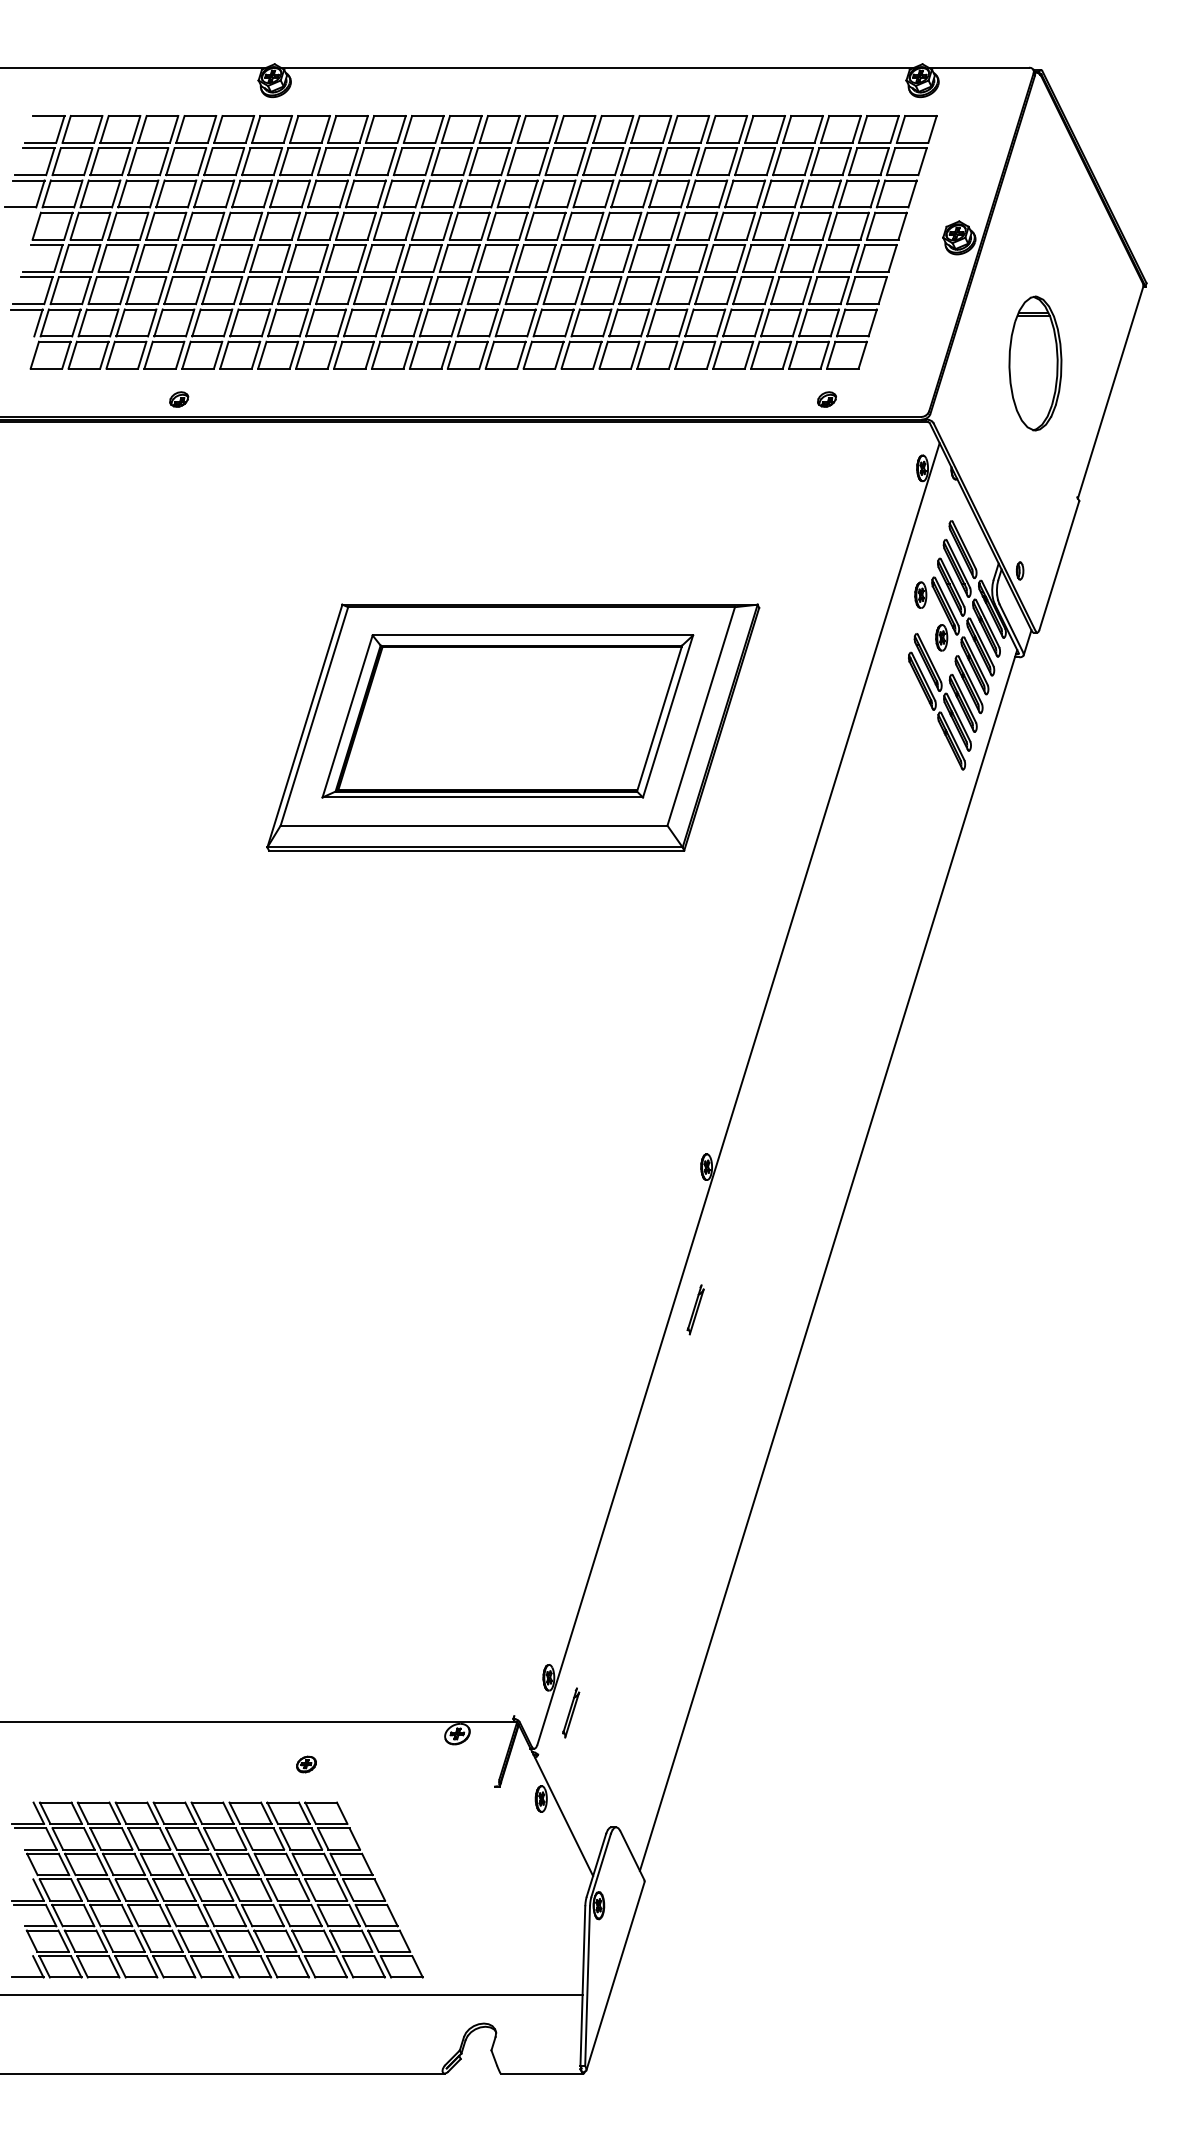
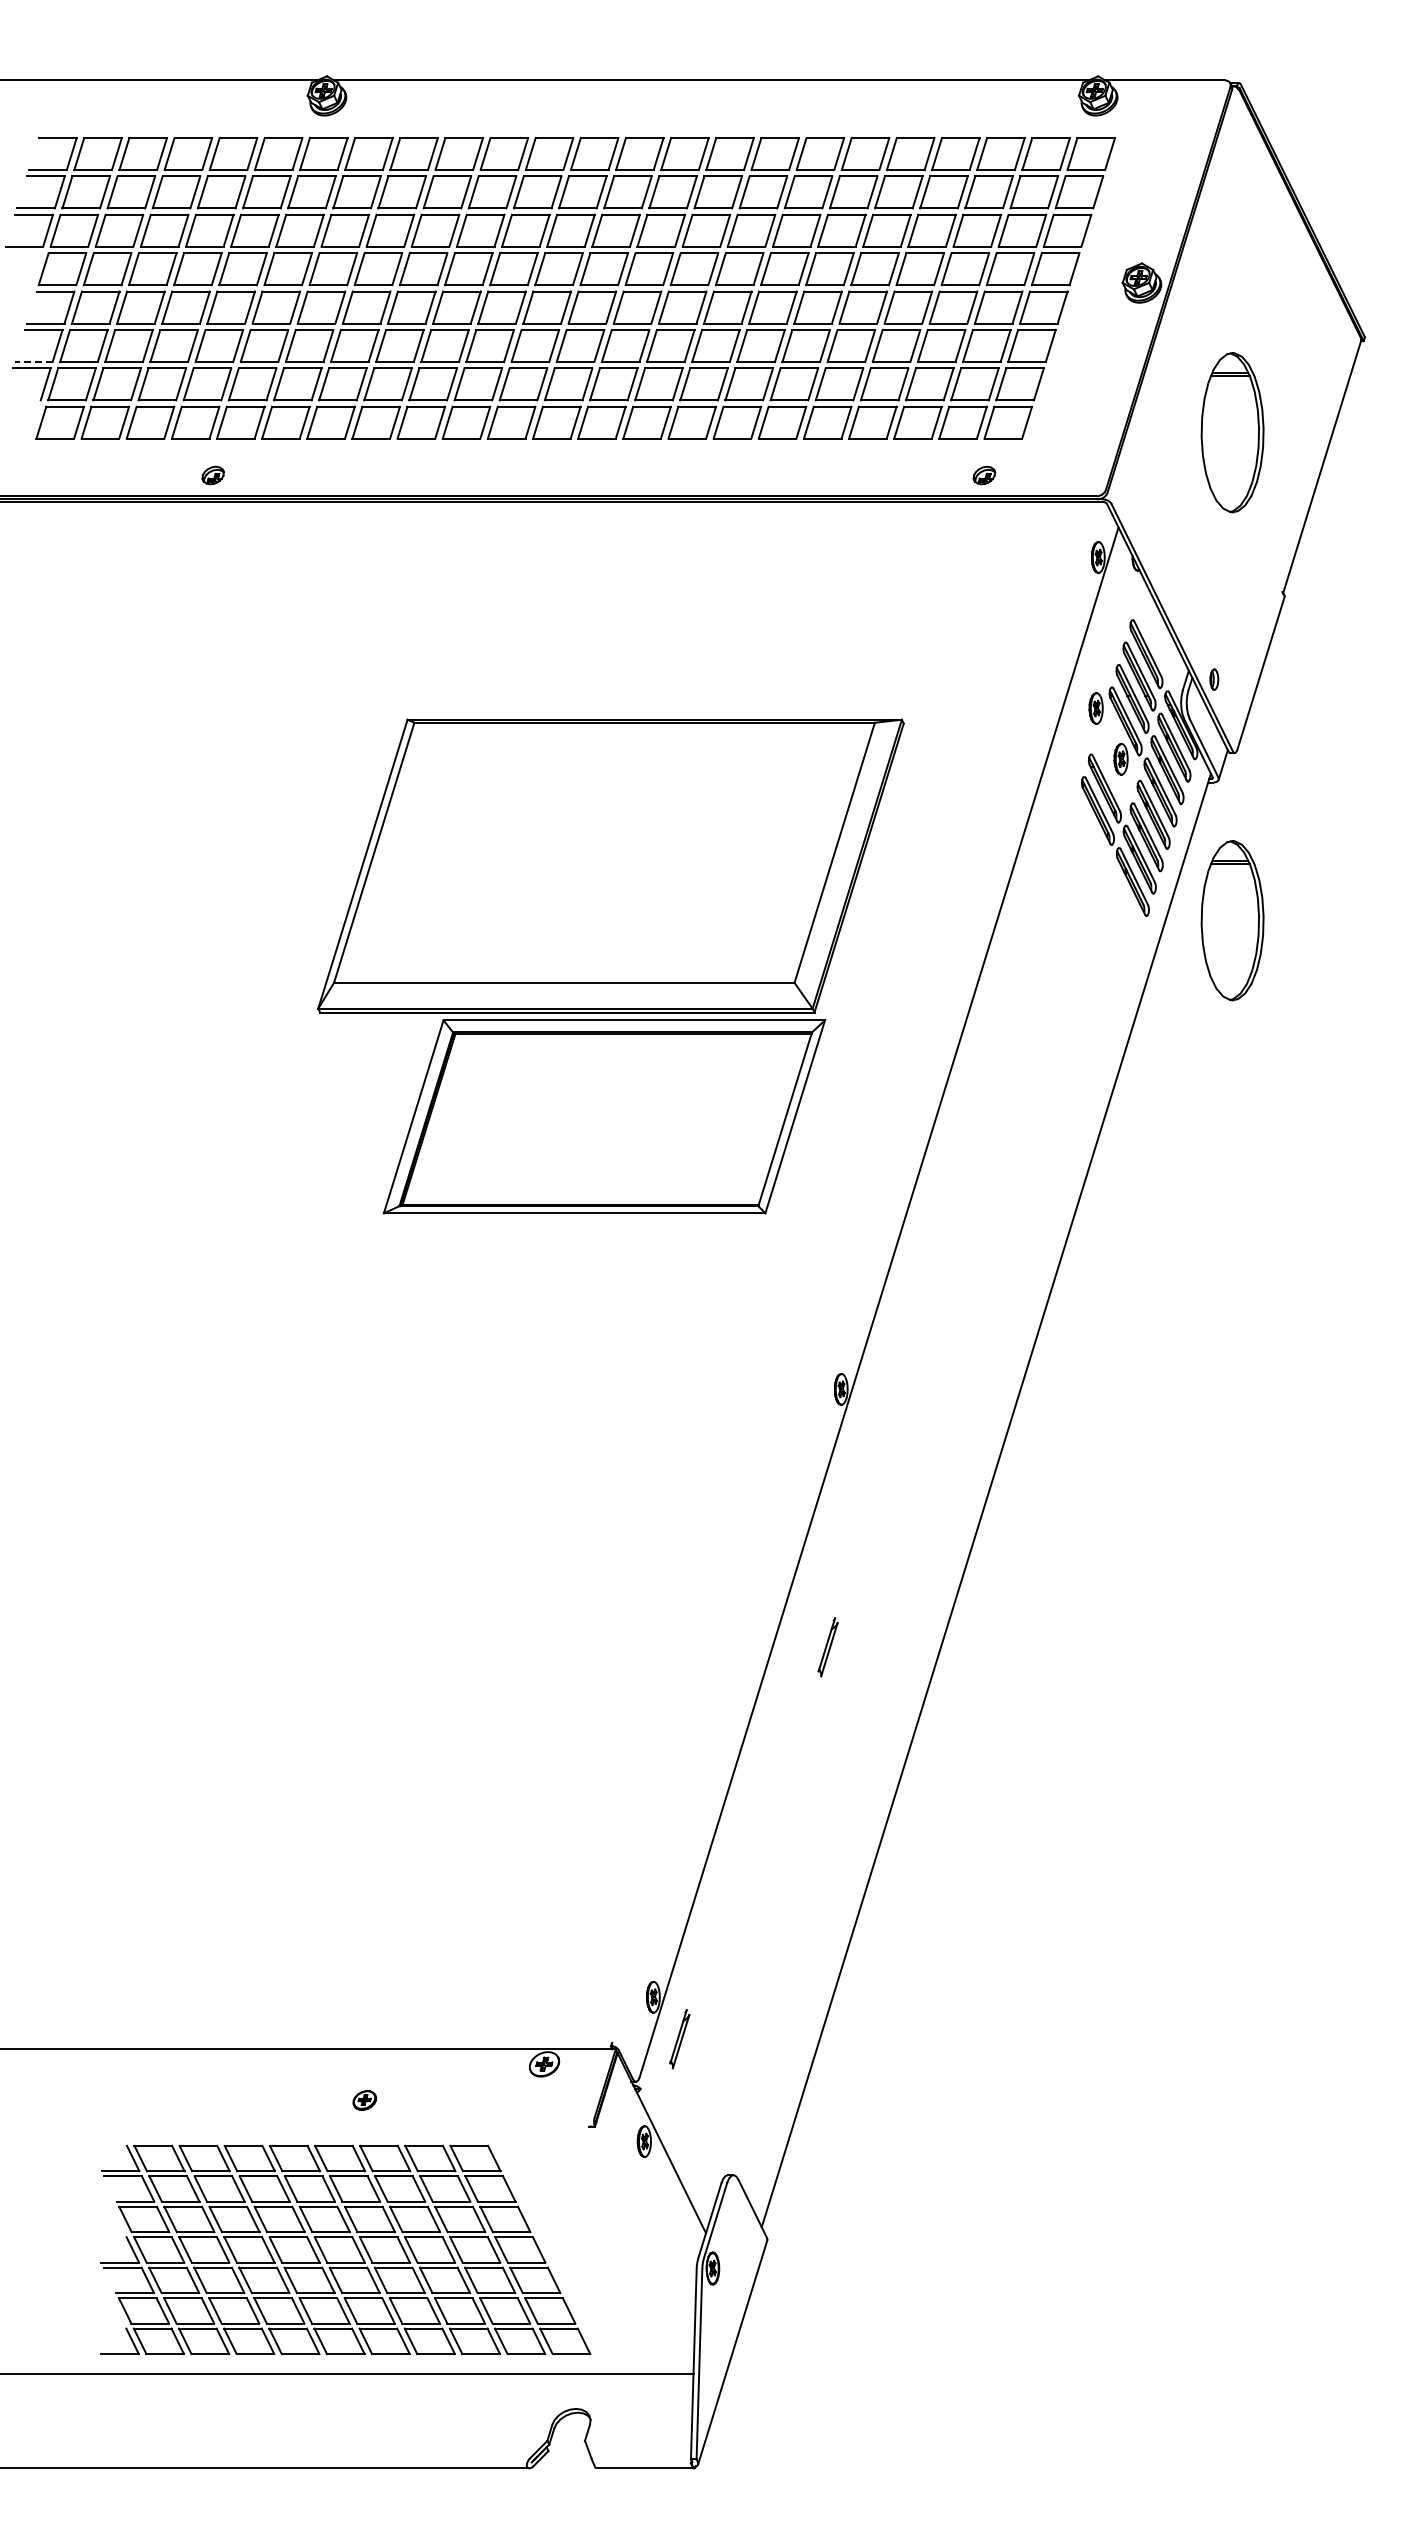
line: (28, 303) -> (33, 361), solid -> dashed
part: (507, 716) -> (604, 1116), moved
part: (1035, 773) -> (1232, 920), added
part: (695, 1310) -> (827, 1647), moved
part: (217, 1889) -> (345, 2249), moved

